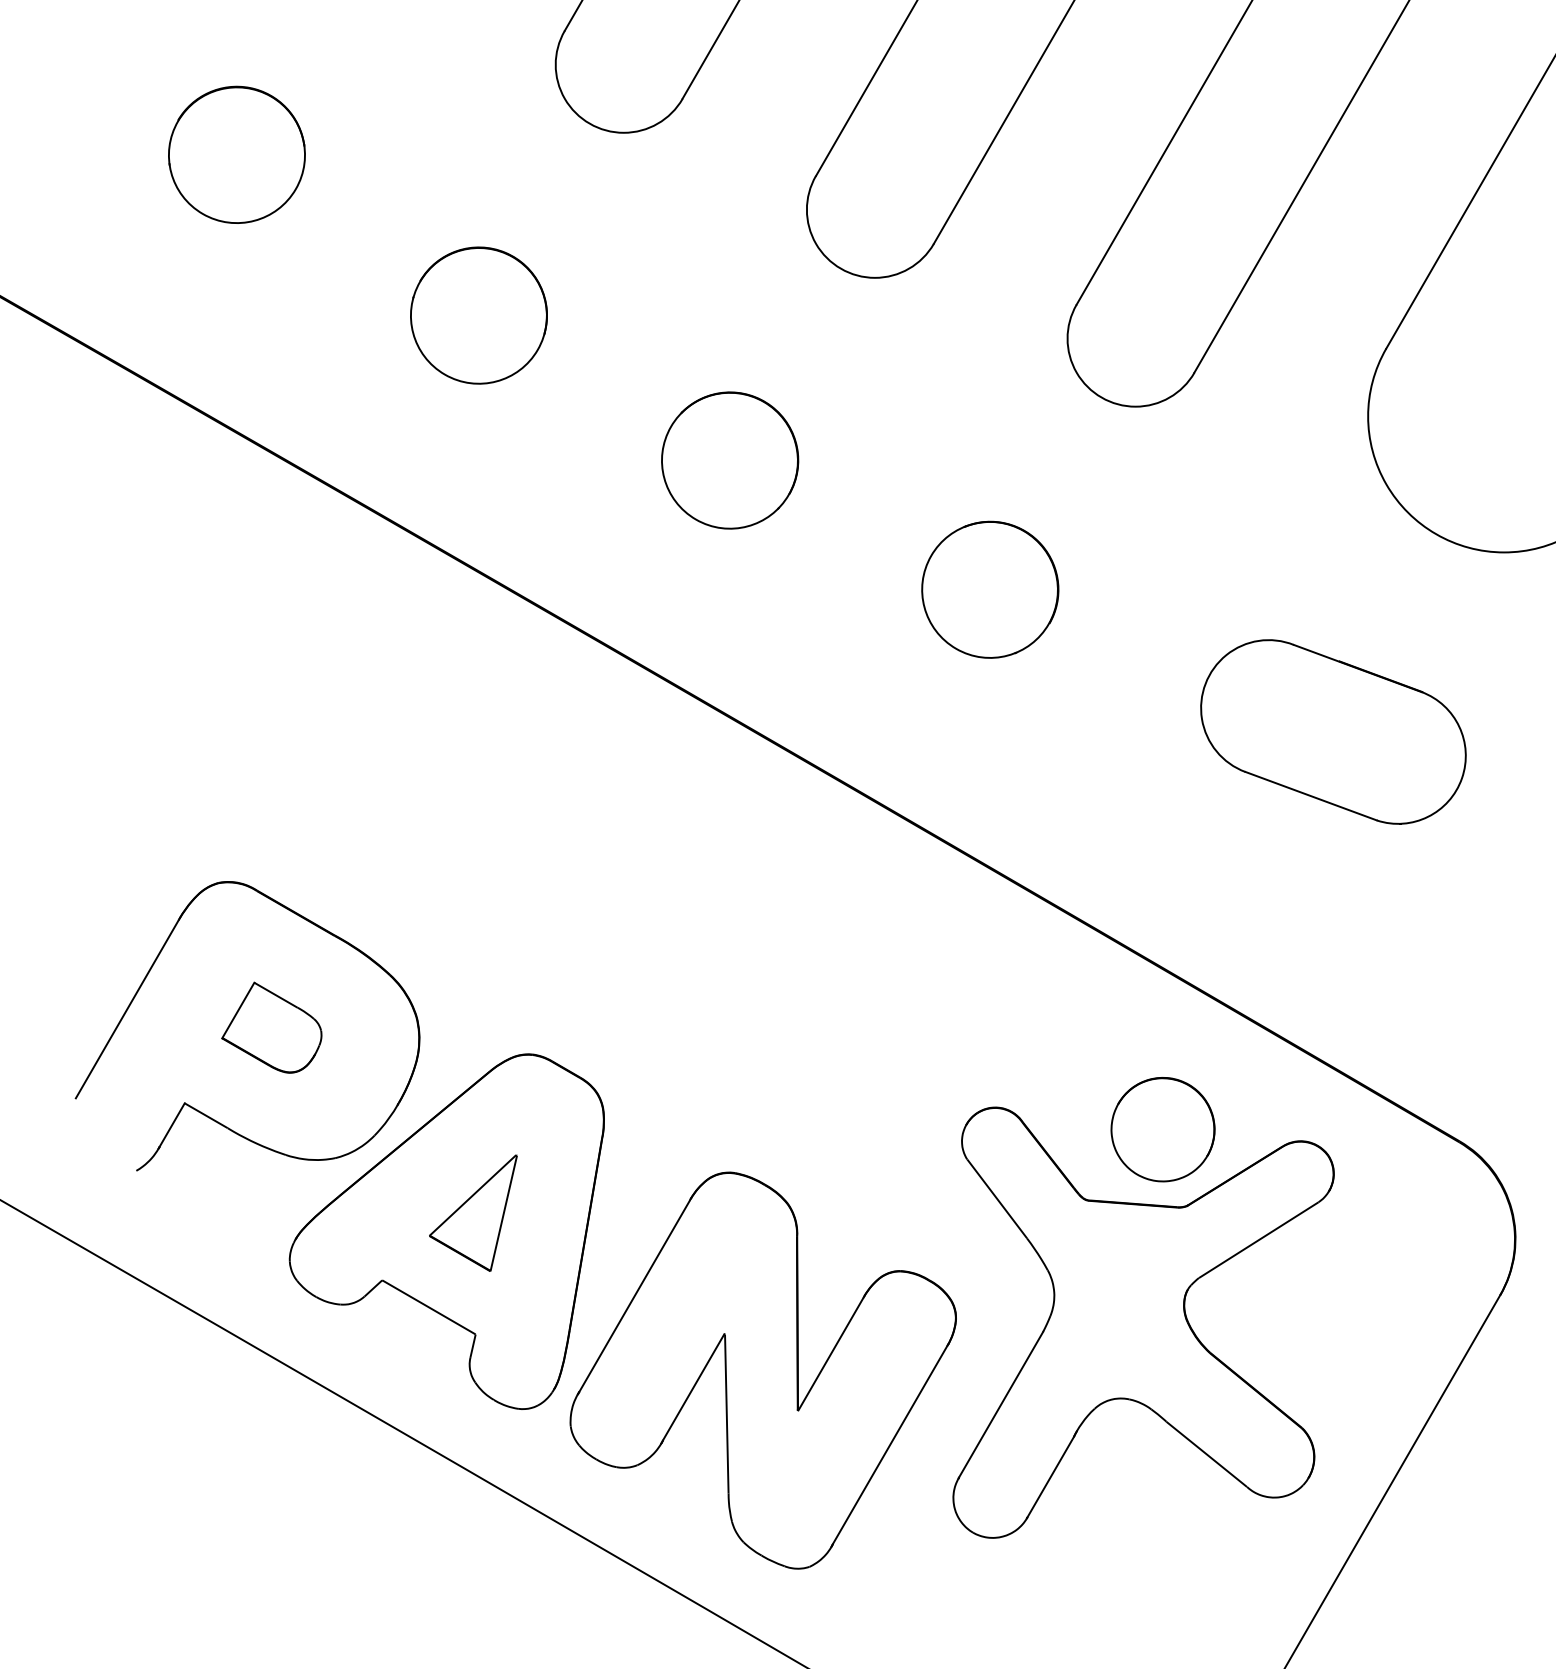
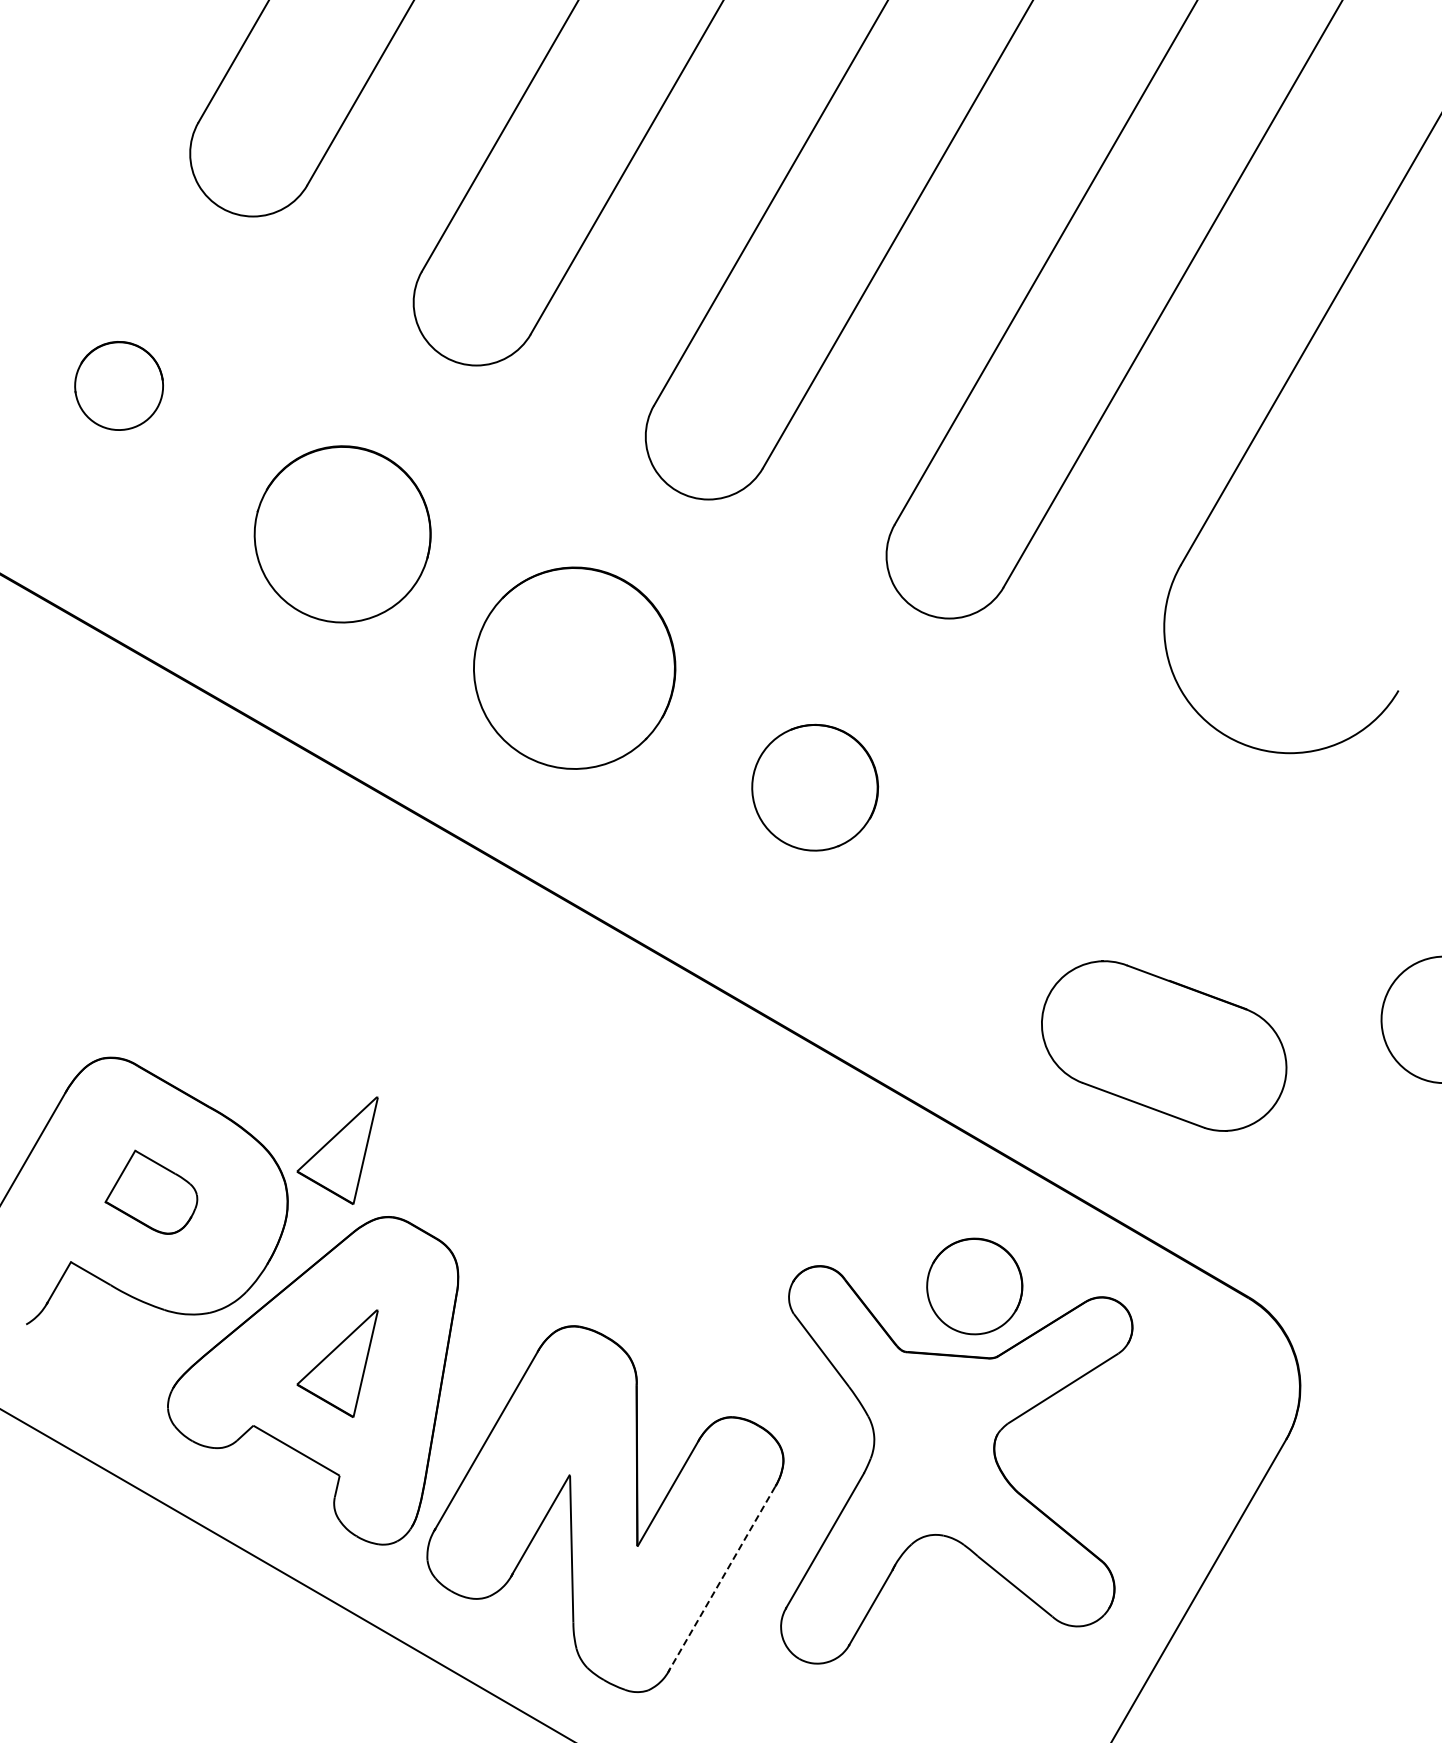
part: (236, 154) -> (118, 385), size x0.7
part: (478, 315) -> (342, 534), size x1.4
part: (729, 460) -> (574, 668), size x1.6
part: (1333, 731) -> (1164, 1045), moved
part: (473, 982) -> (337, 1150), added
line: (889, 1445) -> (722, 1578), solid -> dashed

